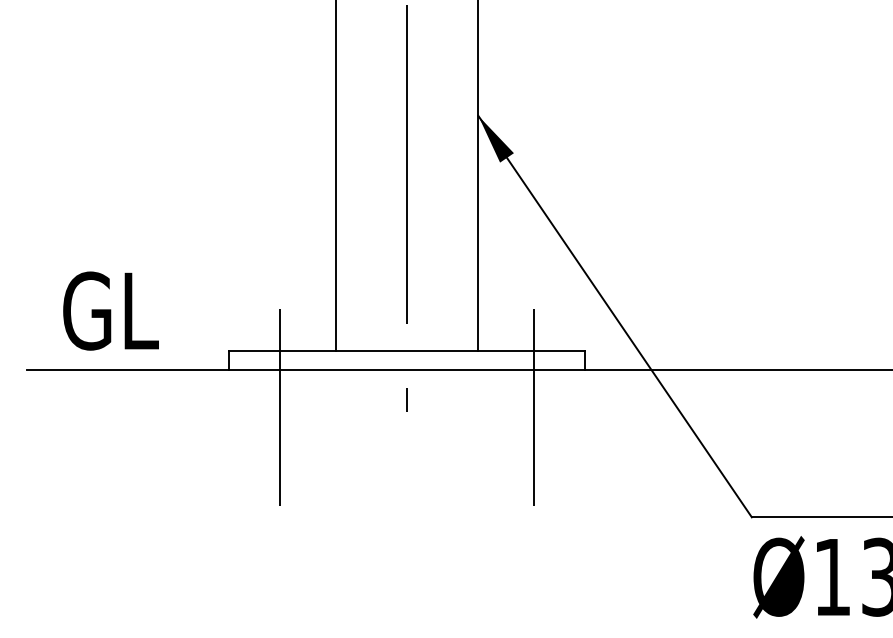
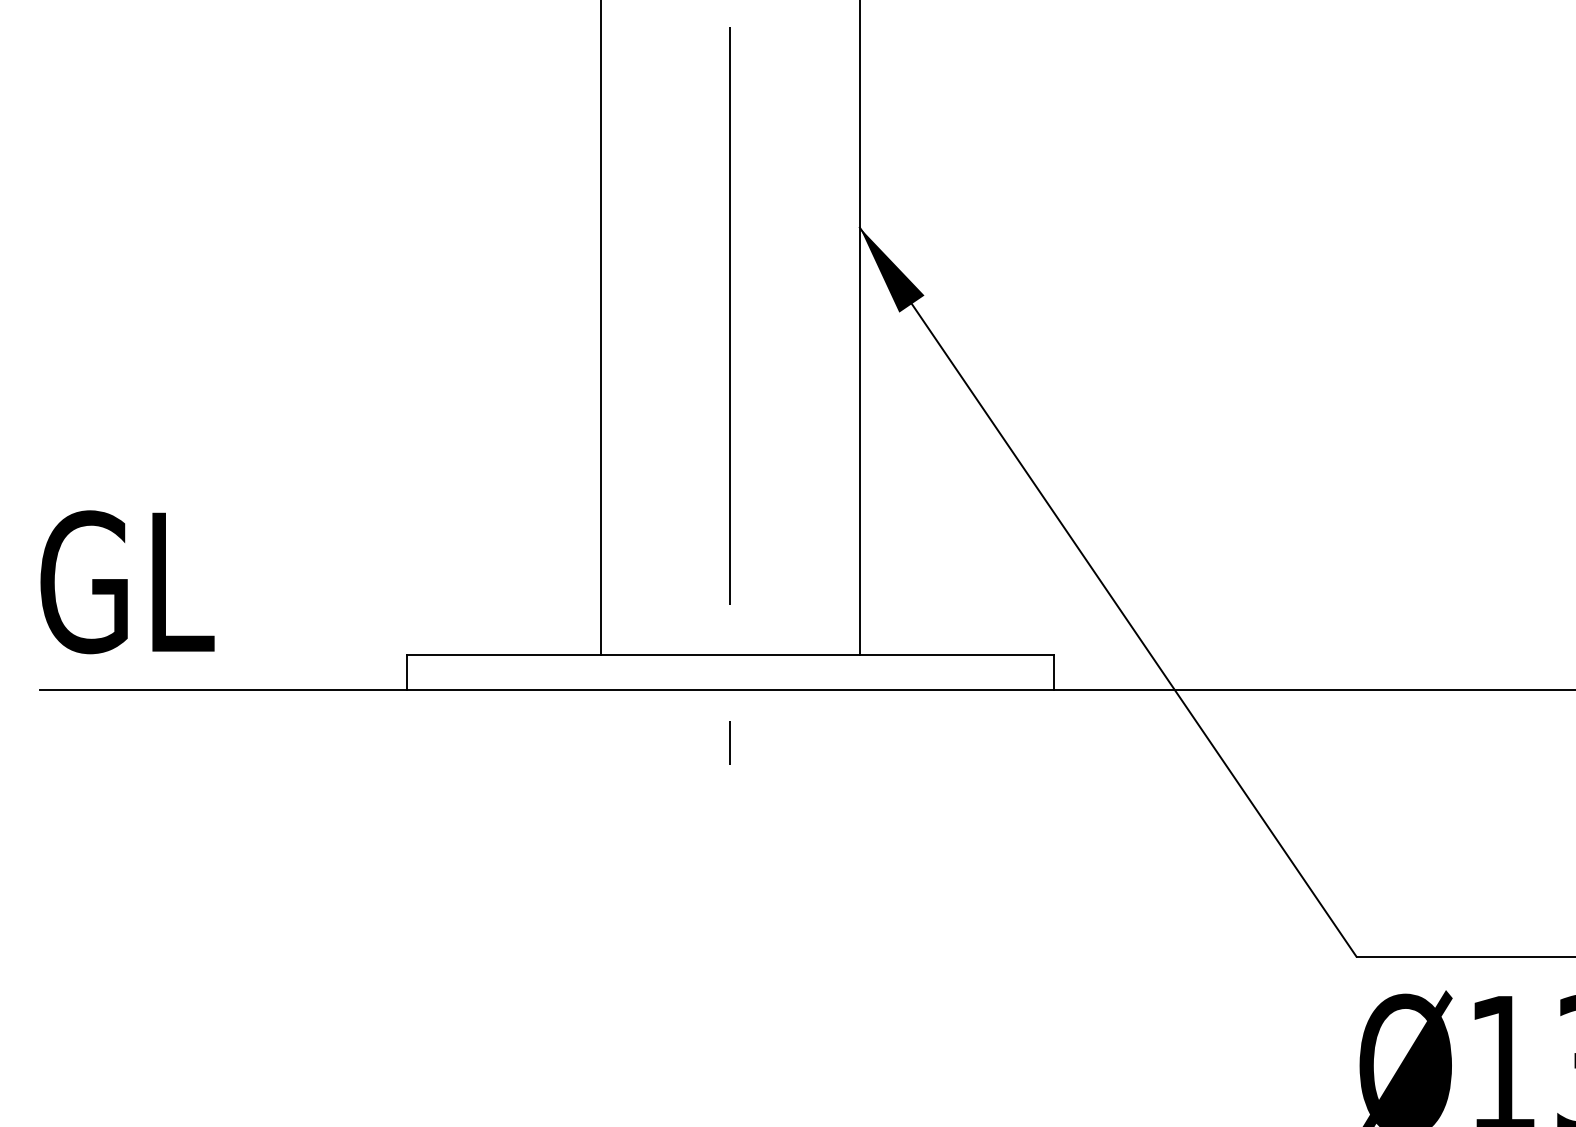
text: (110, 310) -> (126, 581), moved
line: (279, 407) -> (498, 757), removed
line: (534, 407) -> (961, 757), removed

